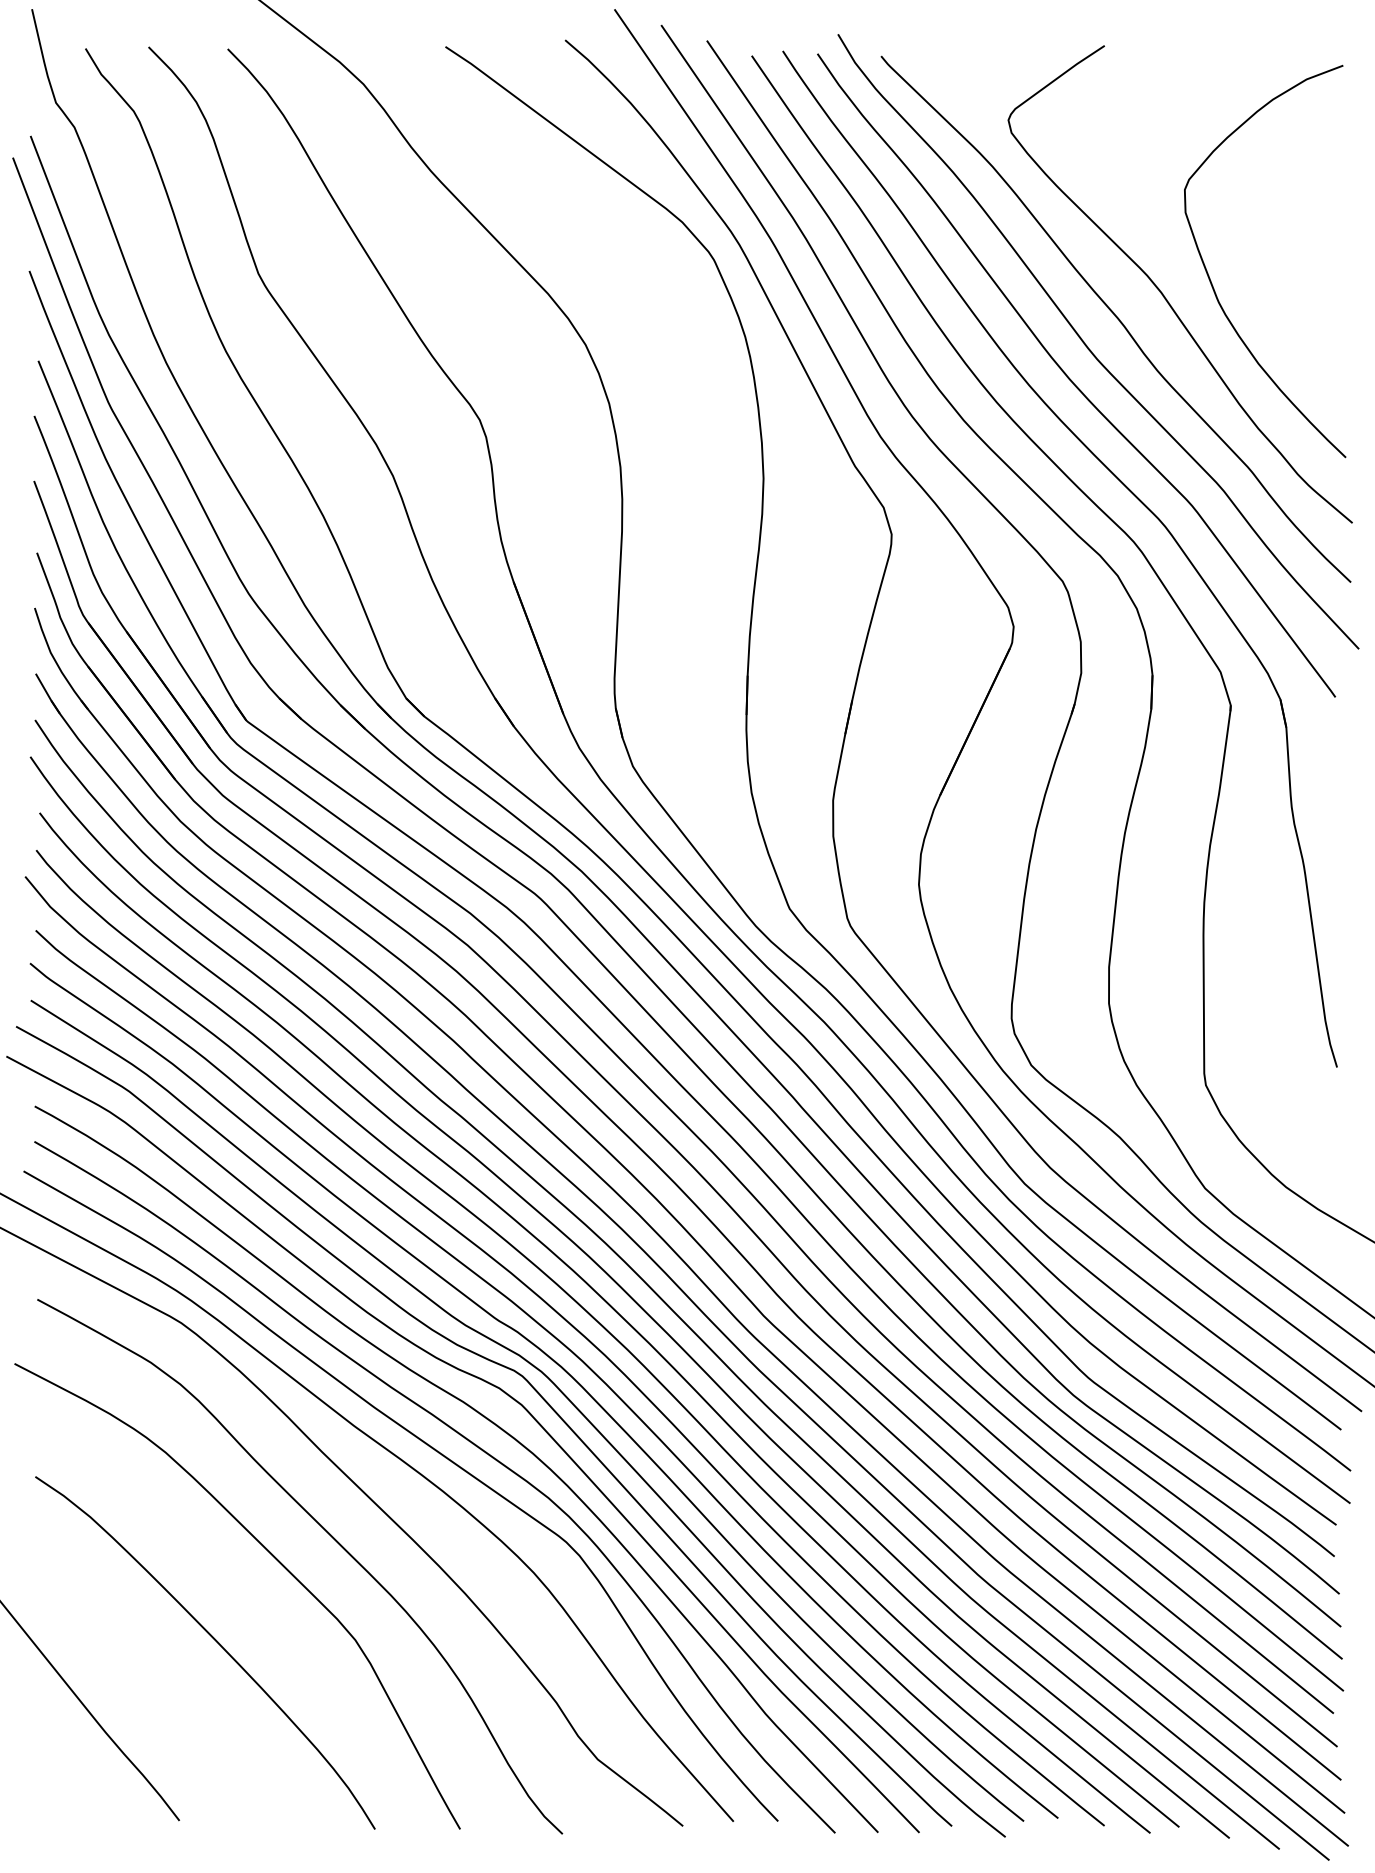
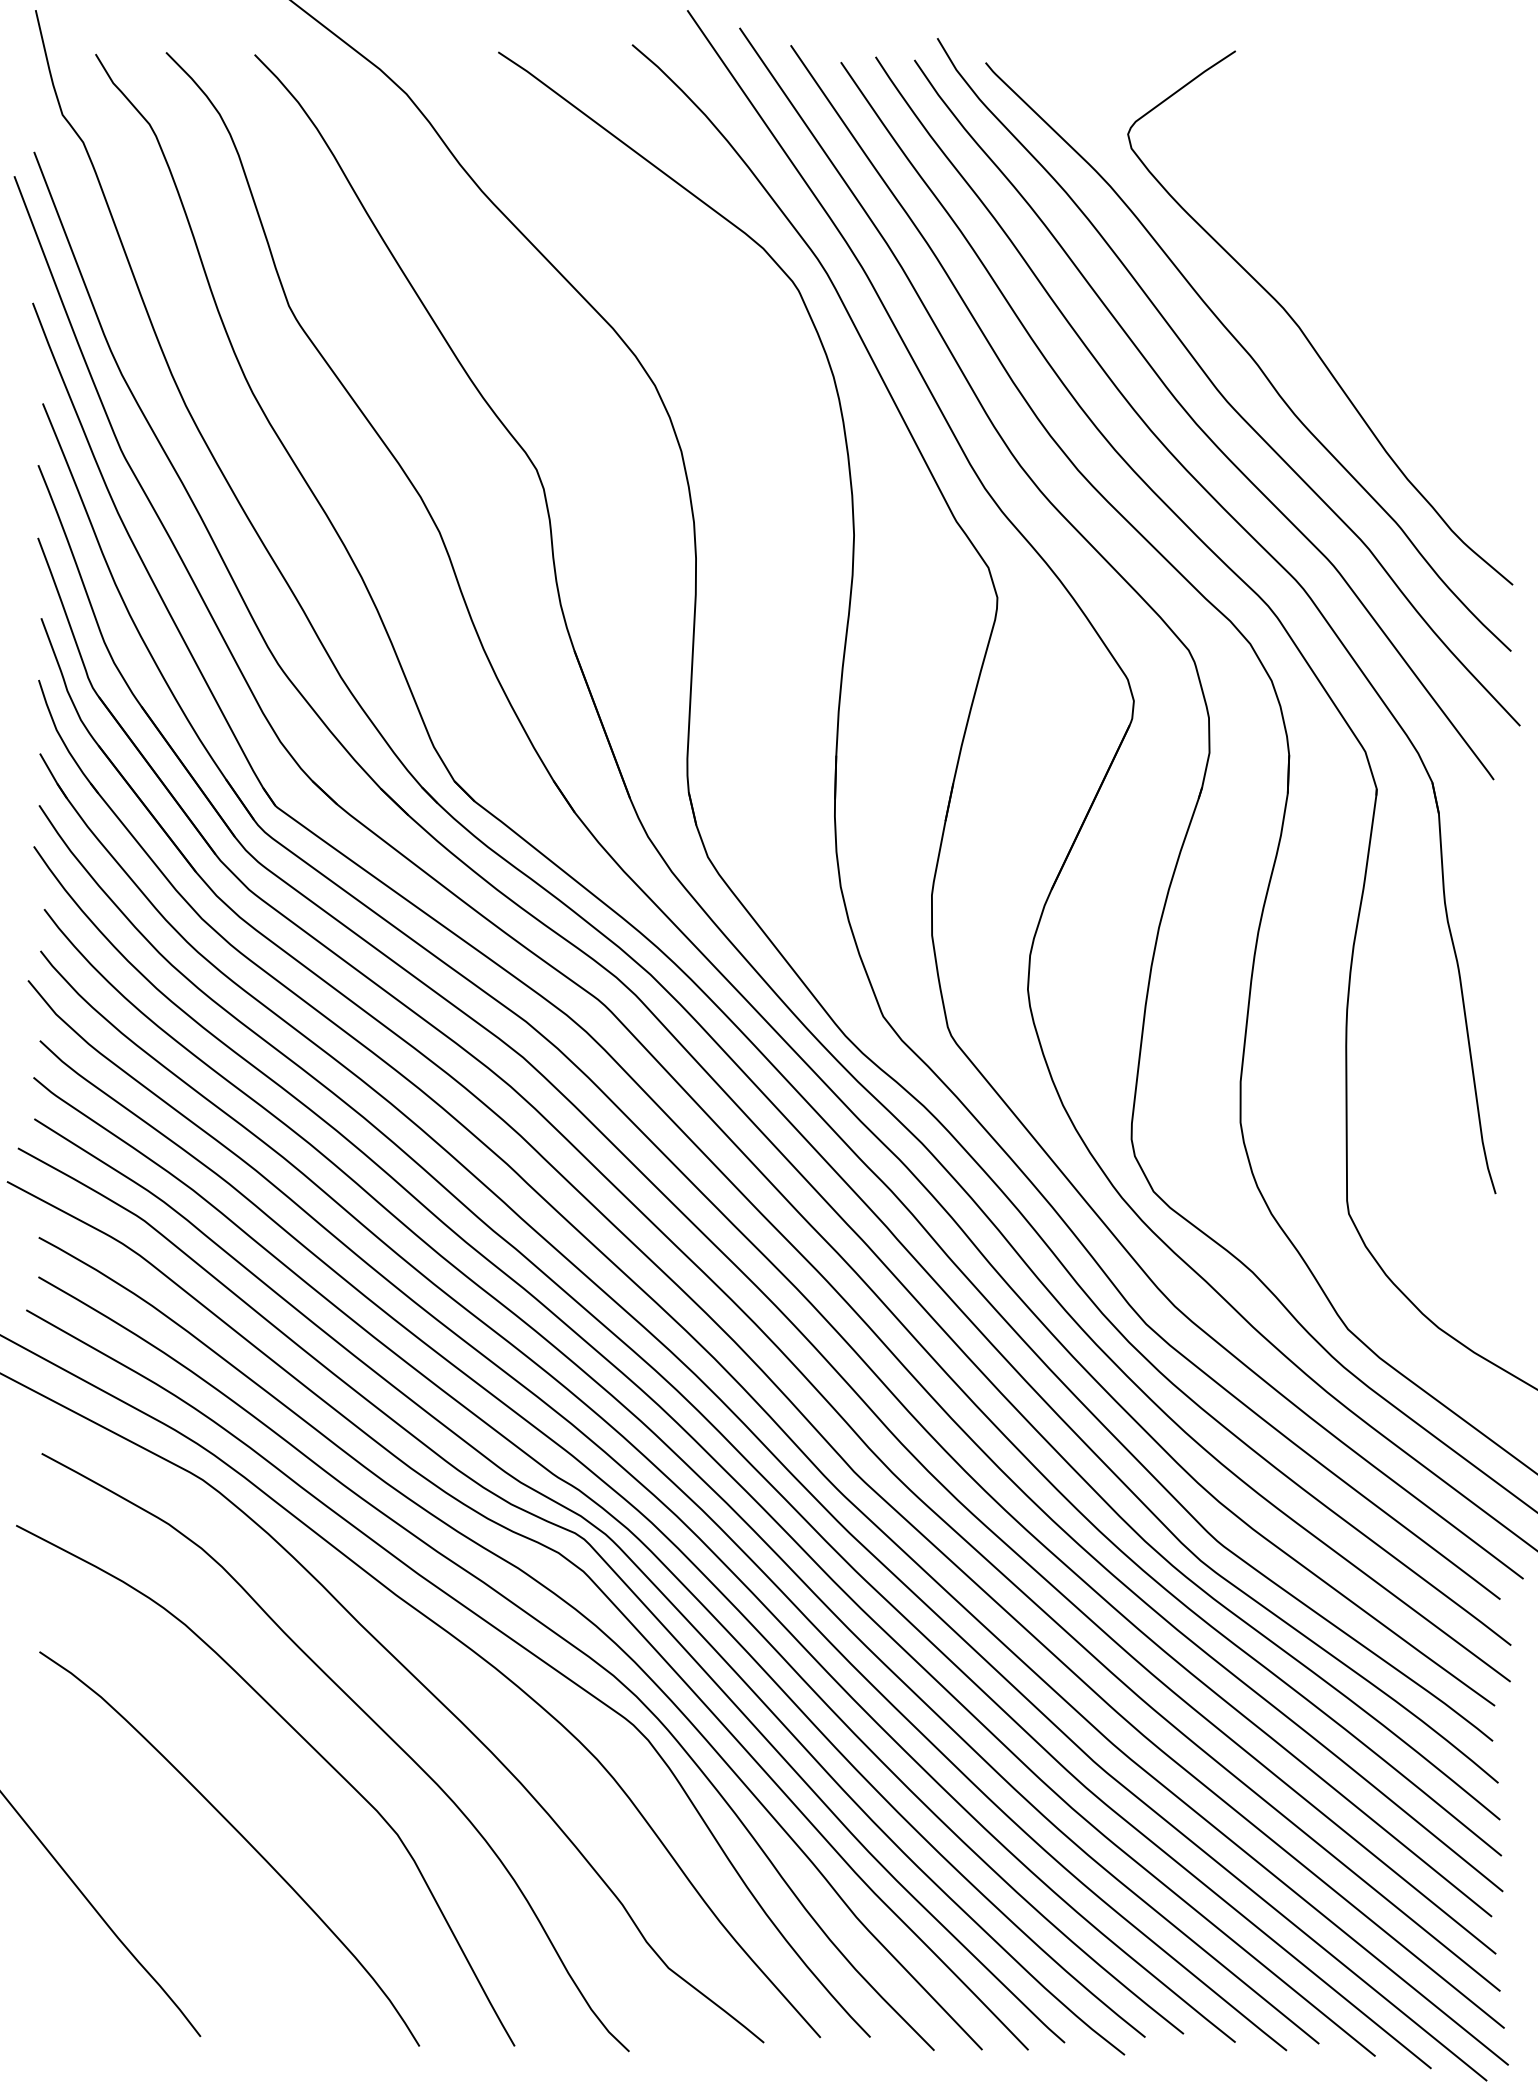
curve: (1212, 283) -> (1356, 317), removed

